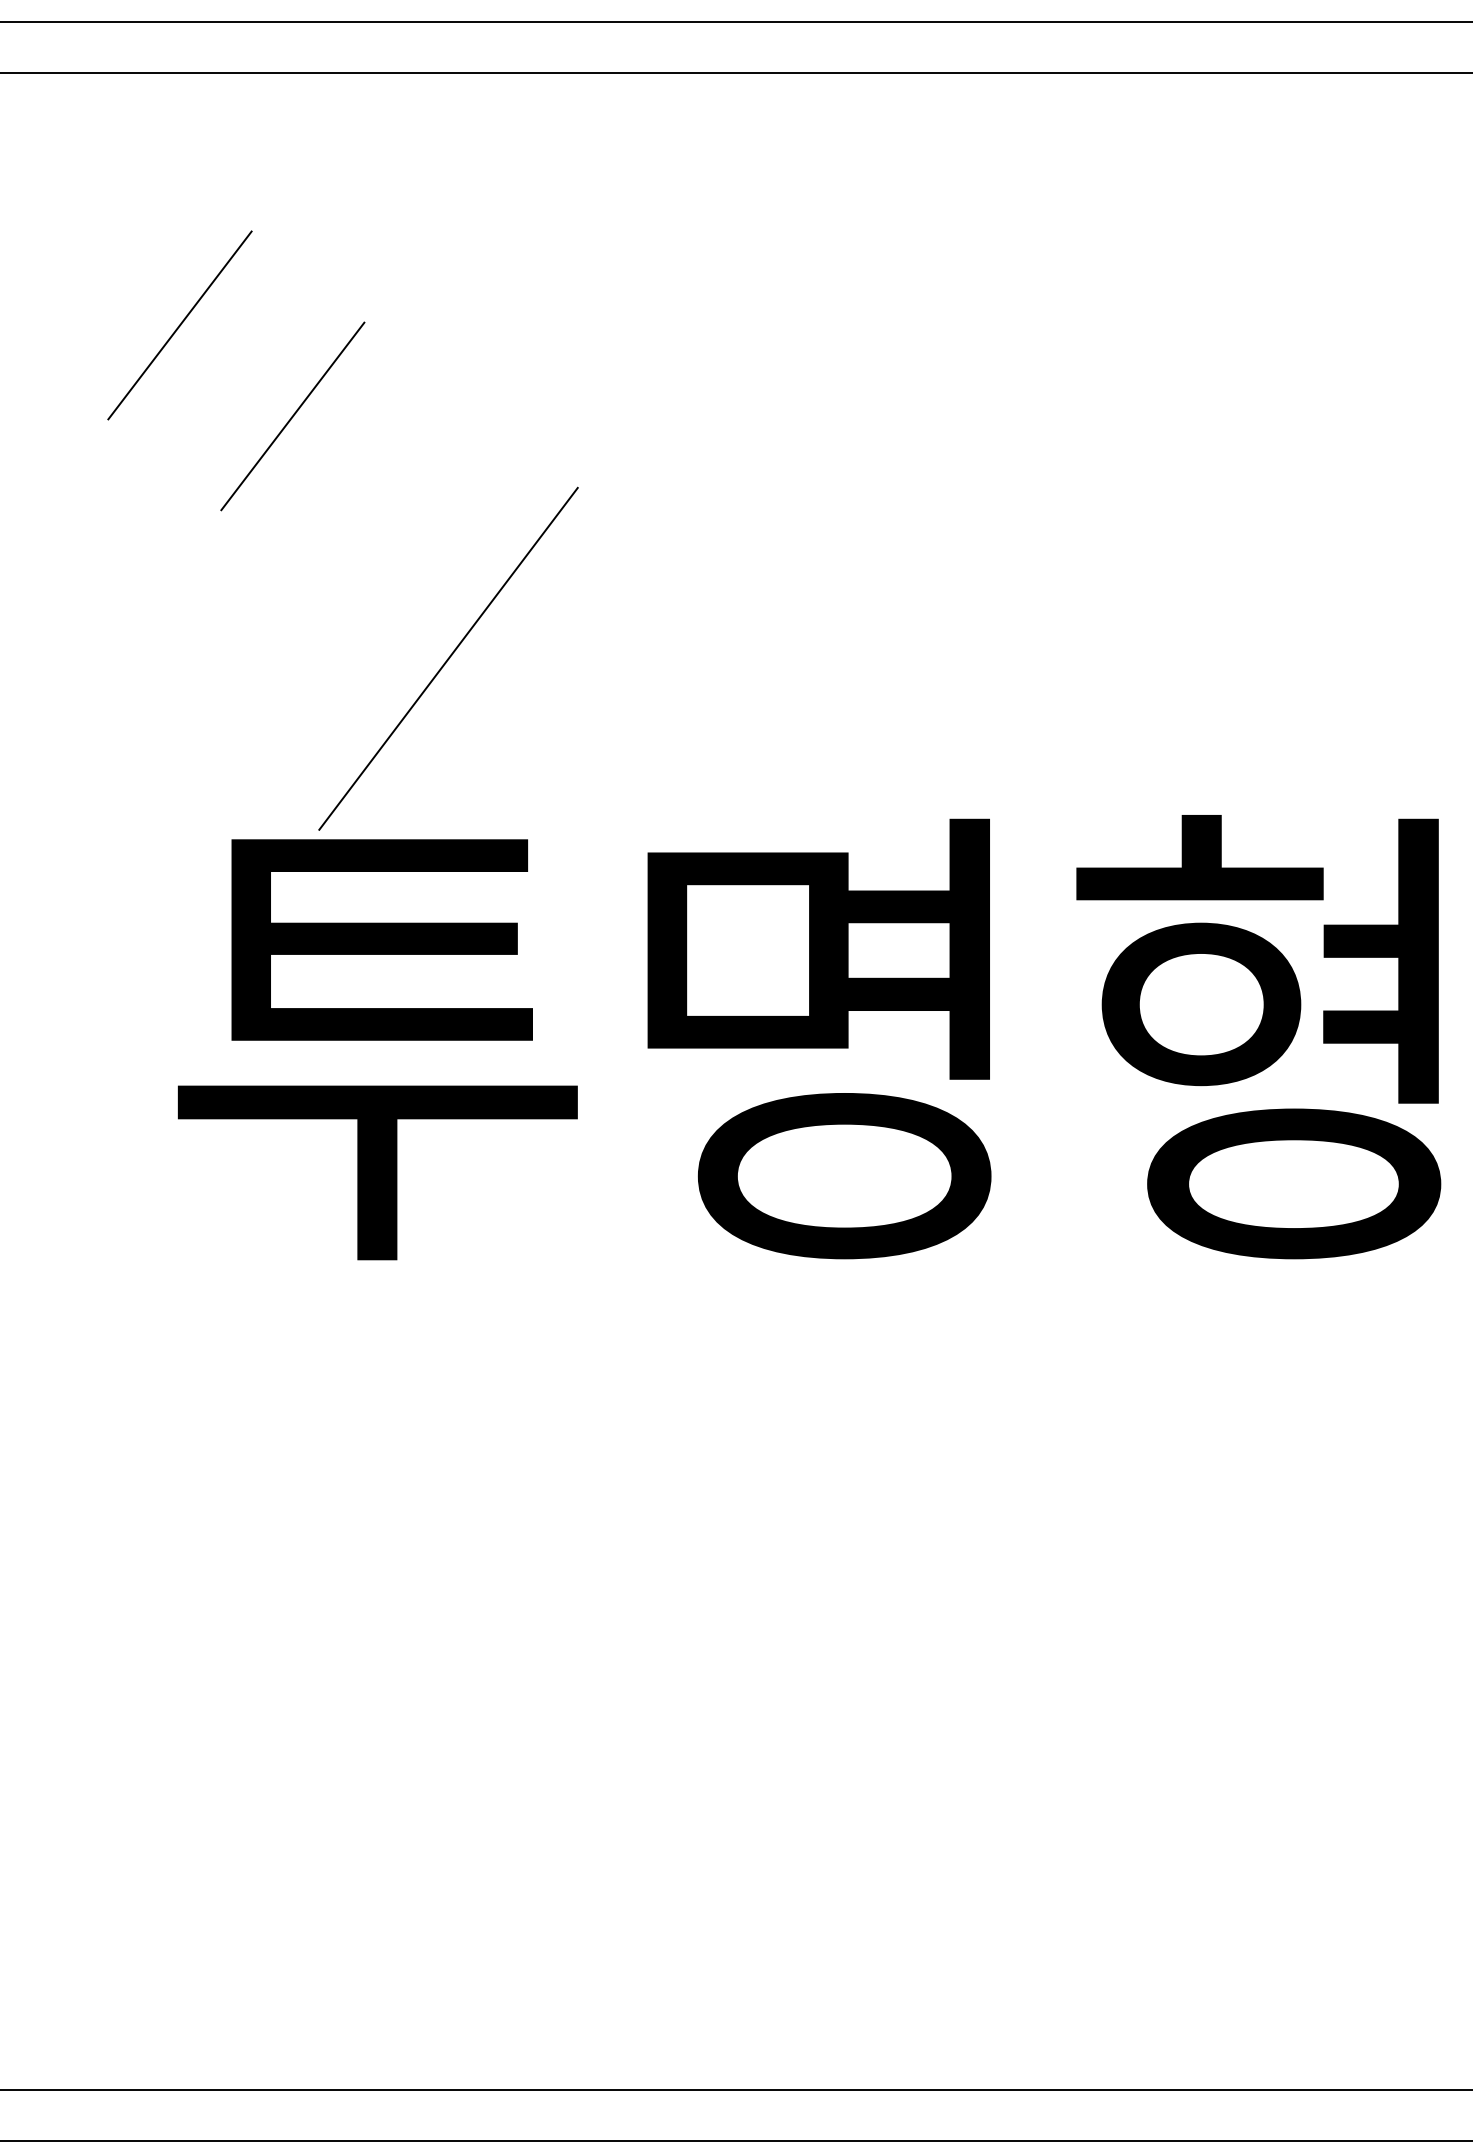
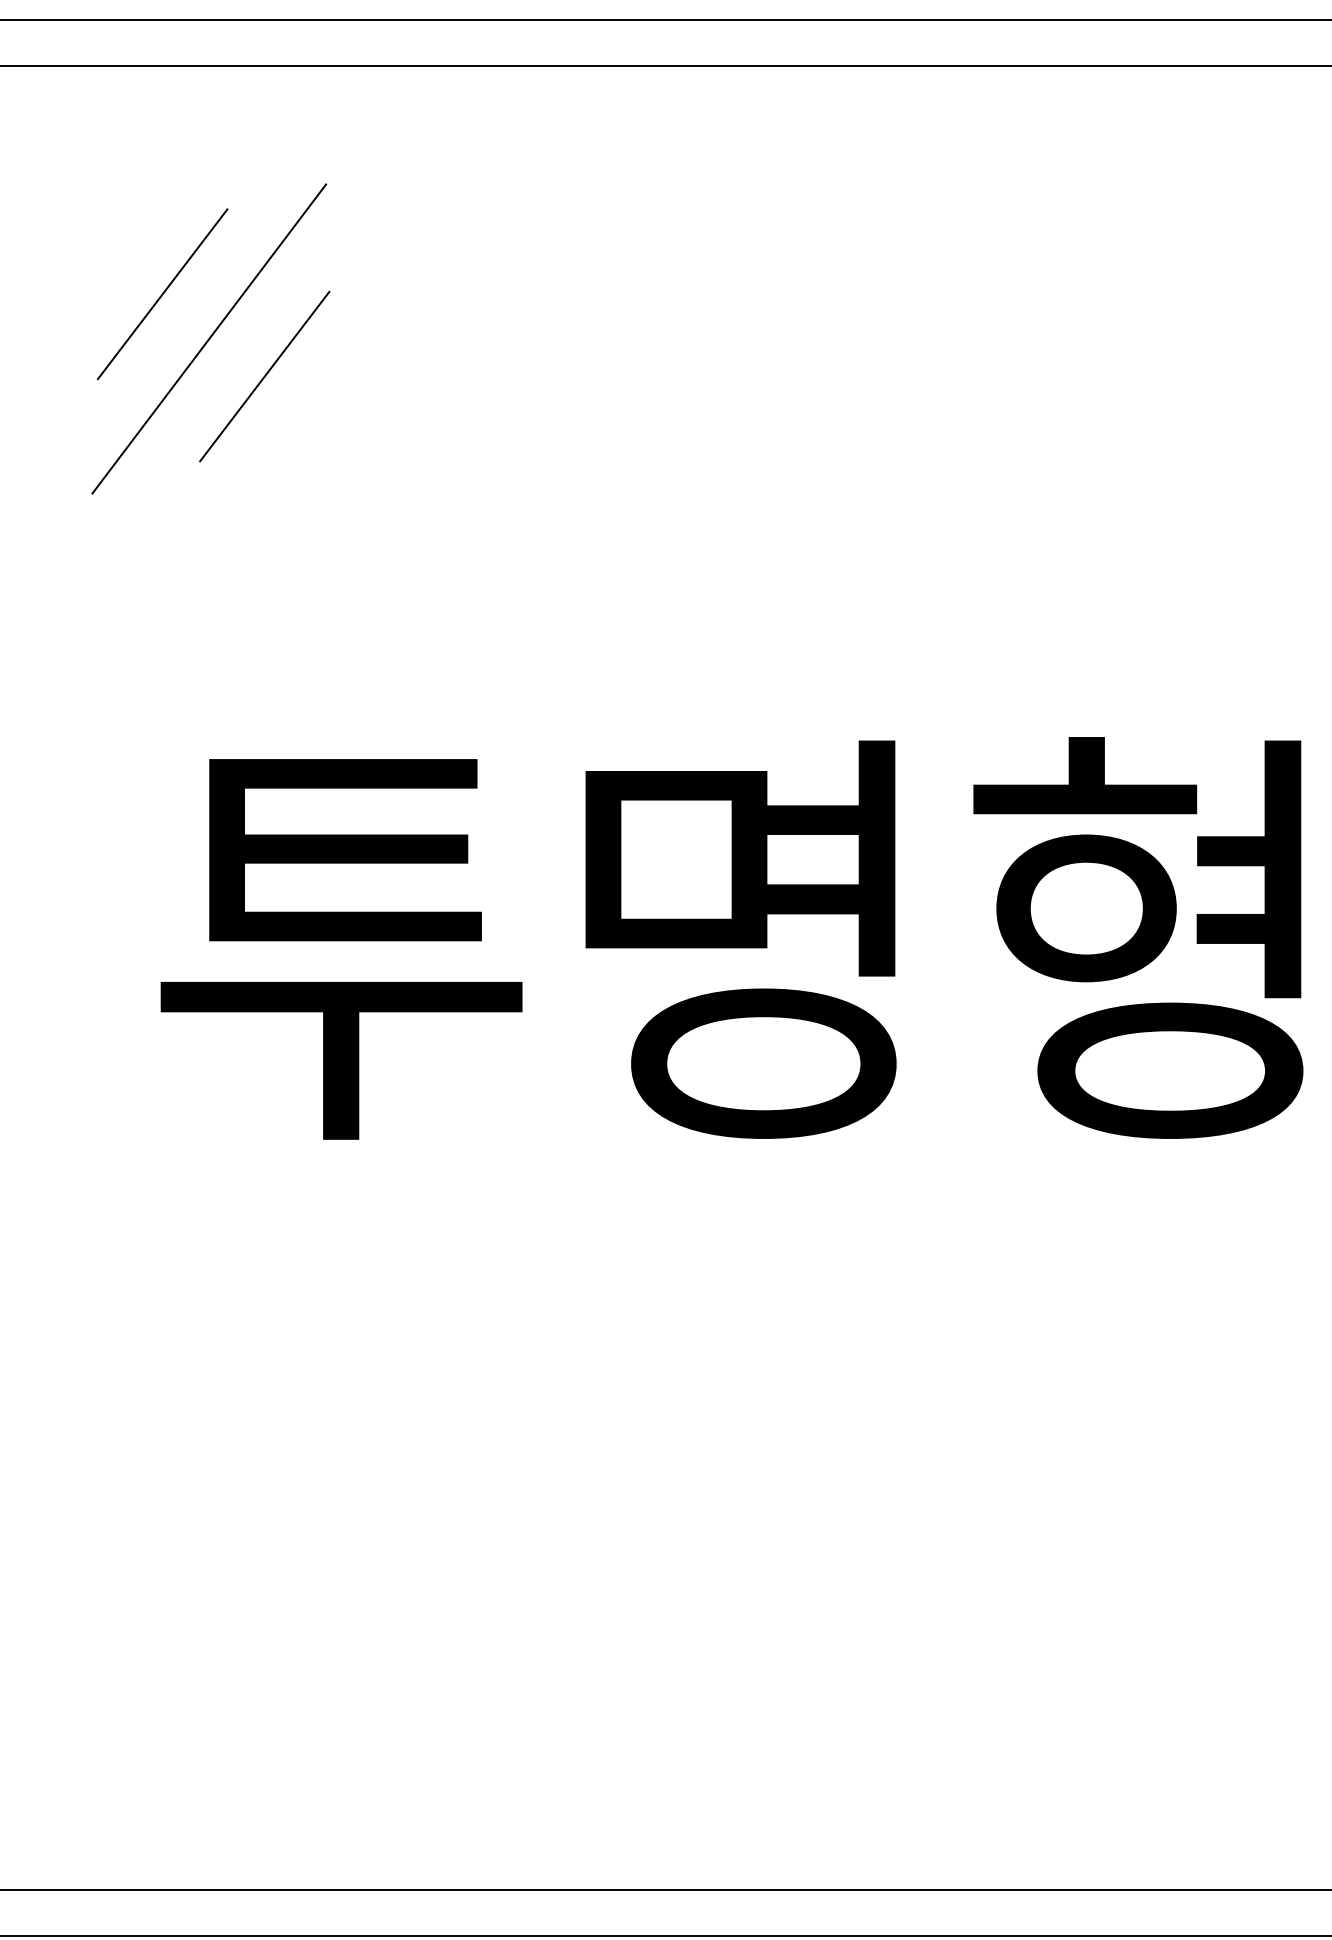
line: (448, 658) -> (209, 338), moved

